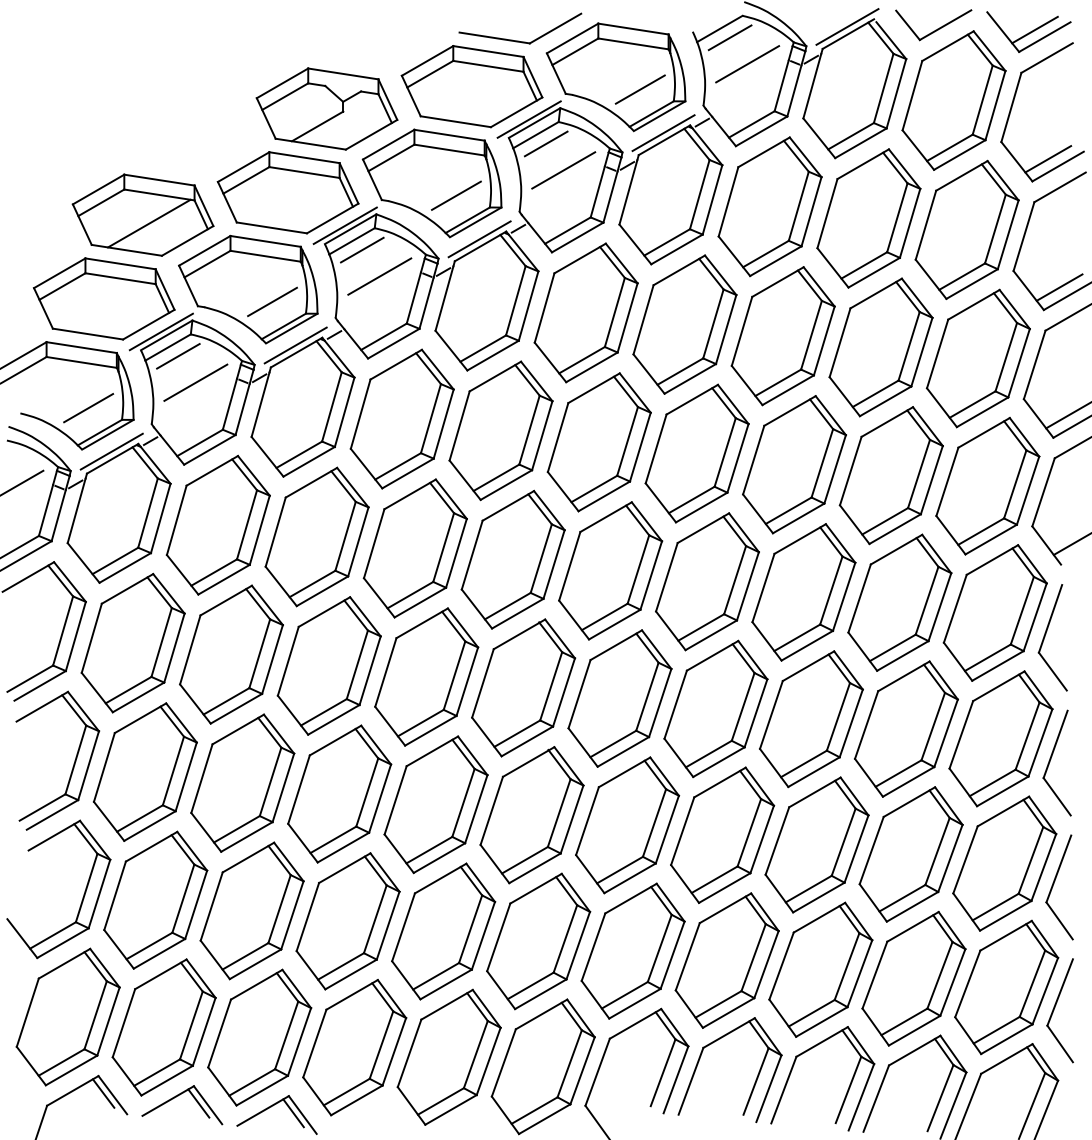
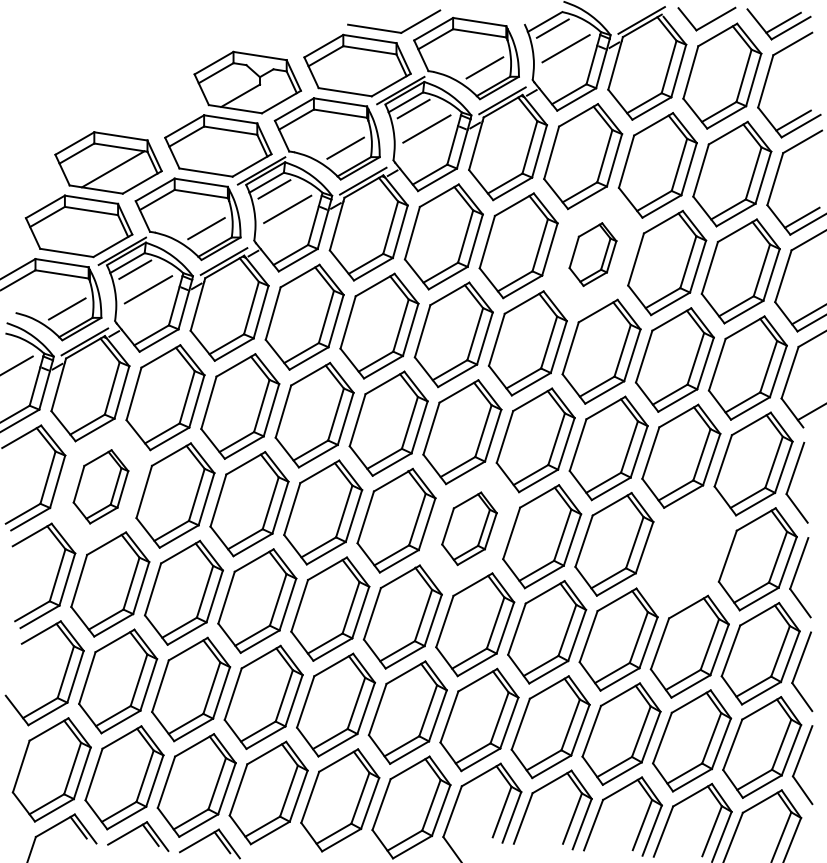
part: (782, 336) -> (592, 254), size x0.6
part: (132, 642) -> (100, 486), size x0.7
part: (619, 698) -> (469, 528), size x0.7
part: (906, 728) -> (686, 551), removed

